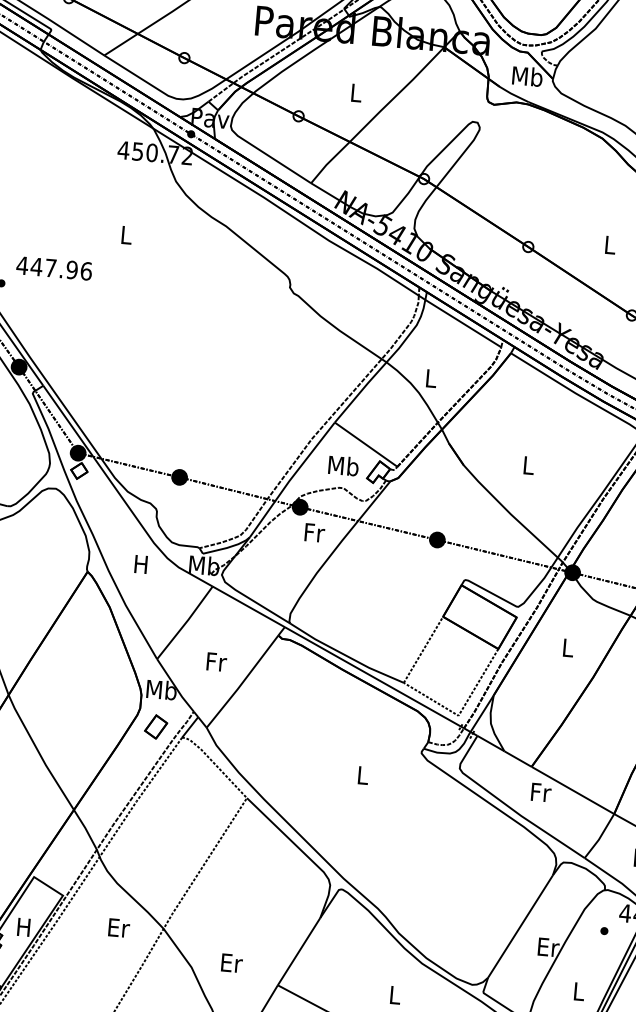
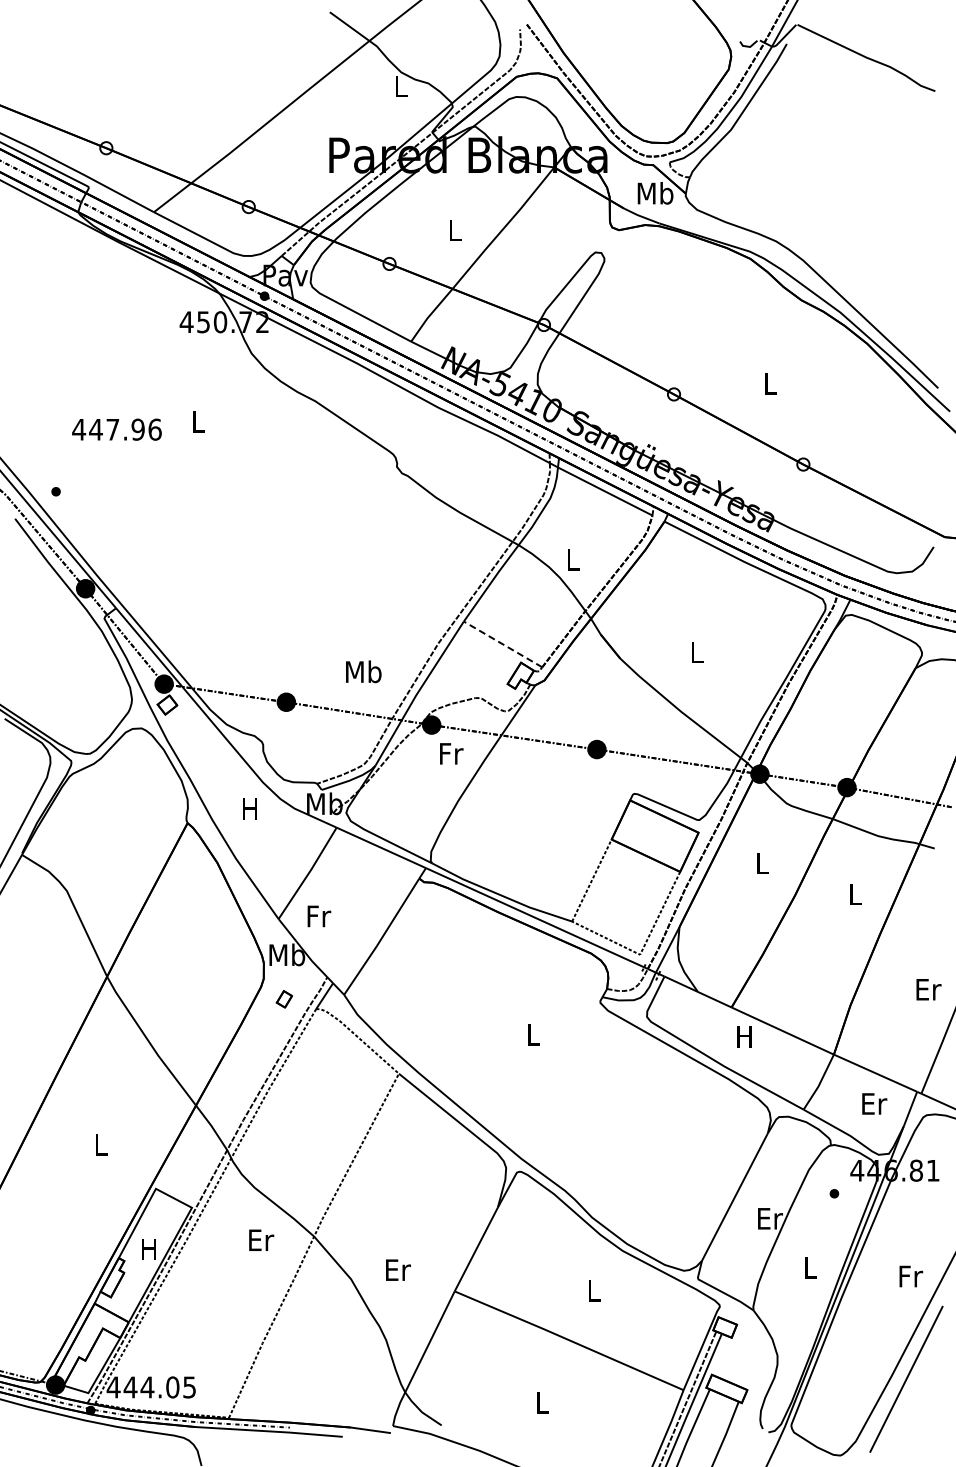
text: (53, 268) -> (116, 429), moved
line: (365, 444) -> (502, 644), solid -> dashed
text: (343, 465) -> (363, 671), moved
text: (216, 662) -> (319, 916), moved
part: (156, 727) -> (284, 999), size x0.6
text: (541, 792) -> (745, 1036), Fr -> H

